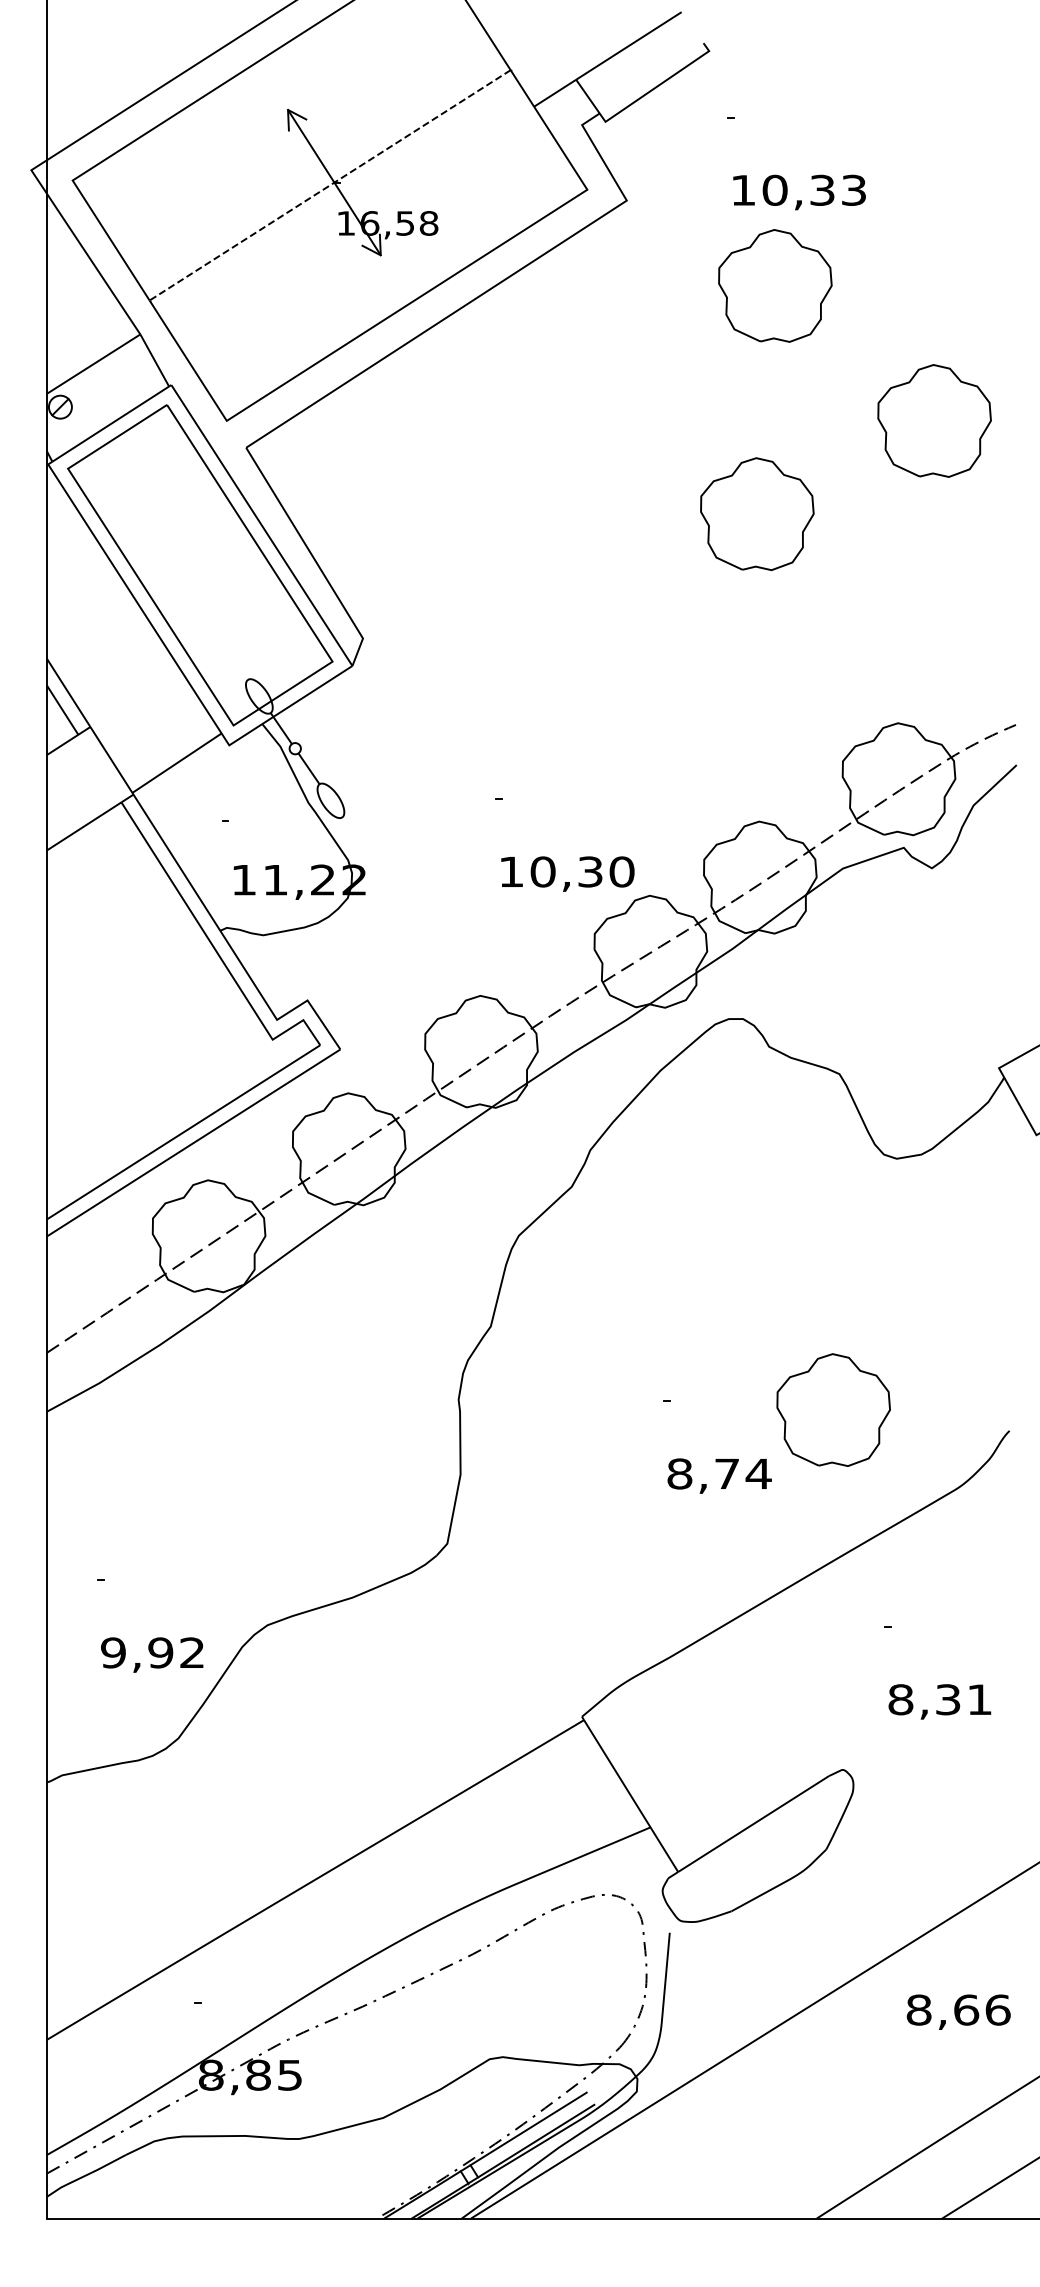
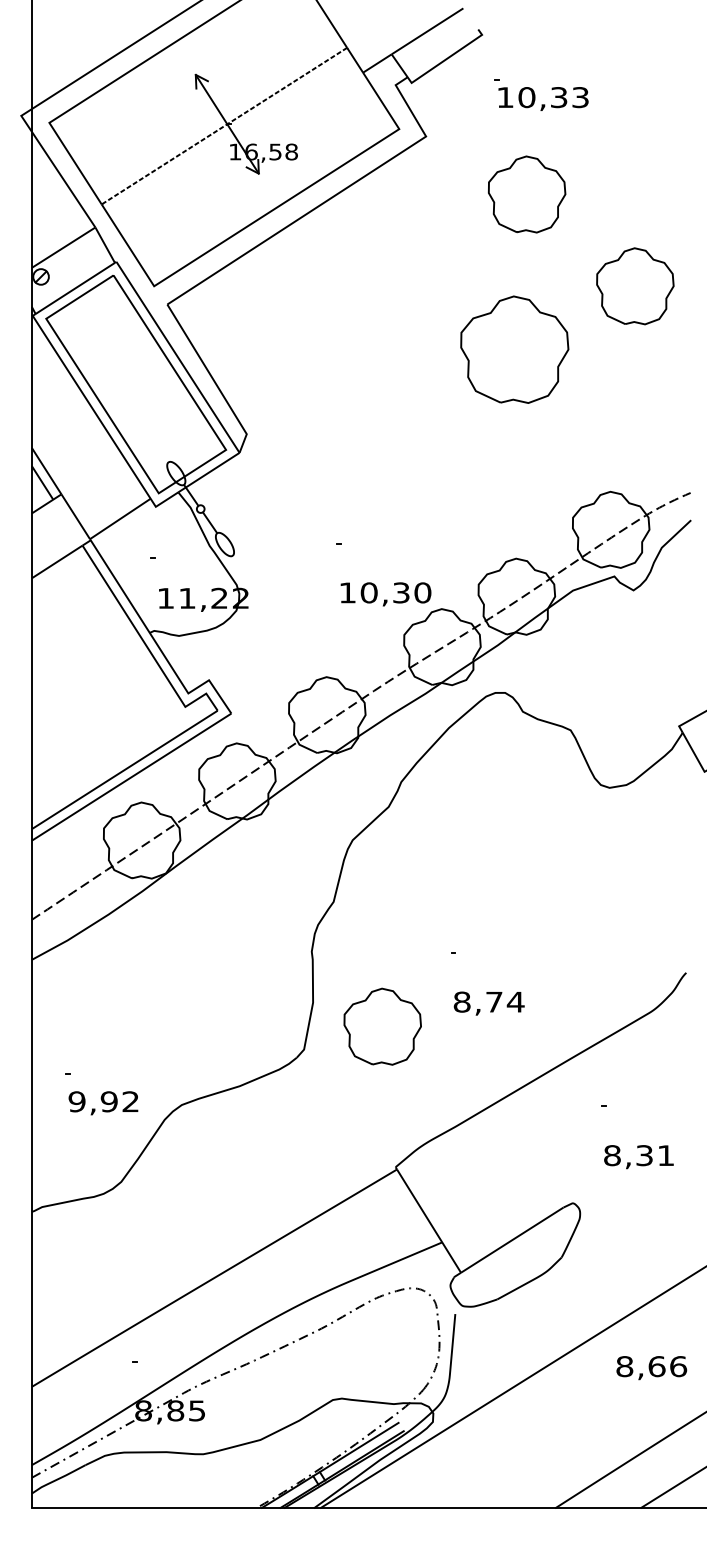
text: (799, 191) -> (543, 98), moved
part: (756, 513) -> (514, 349), size x1.4
part: (833, 1409) -> (382, 1026), moved
text: (152, 1655) -> (103, 1103), moved

